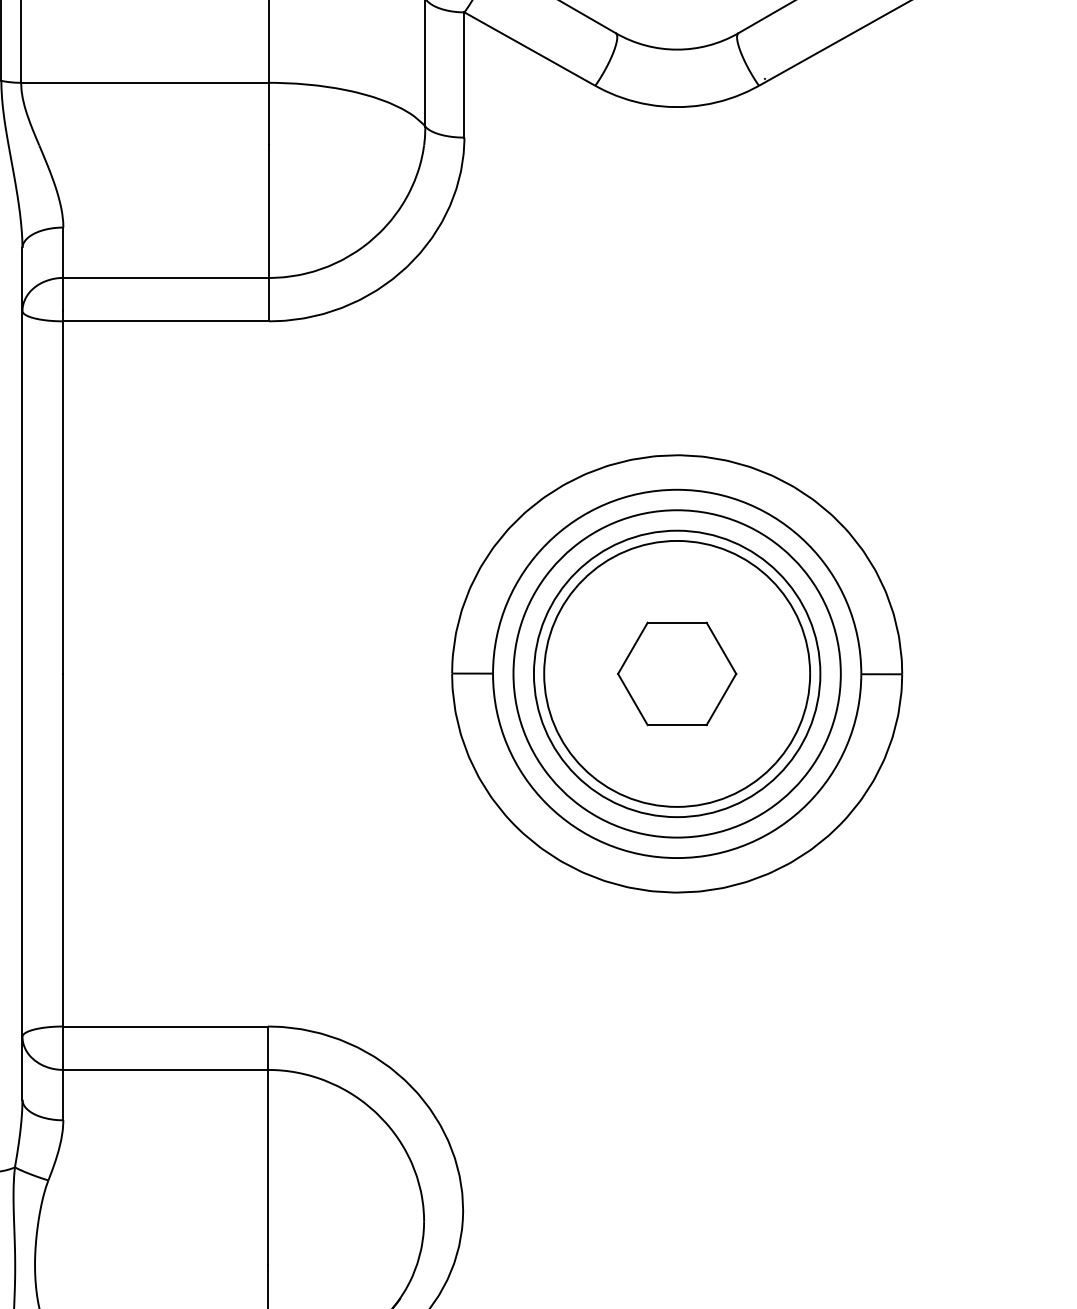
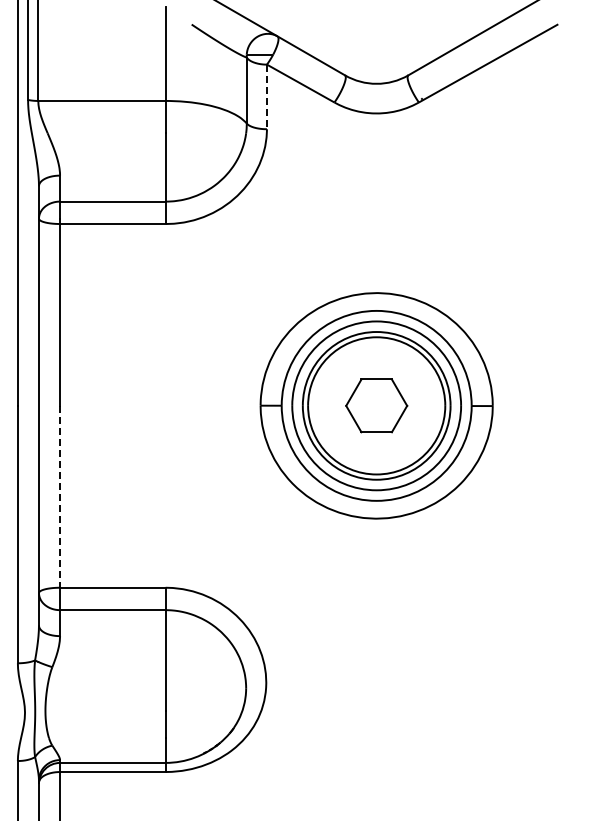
line: (463, 76) -> (266, 97), solid -> dashed
line: (64, 849) -> (60, 496), solid -> dashed

